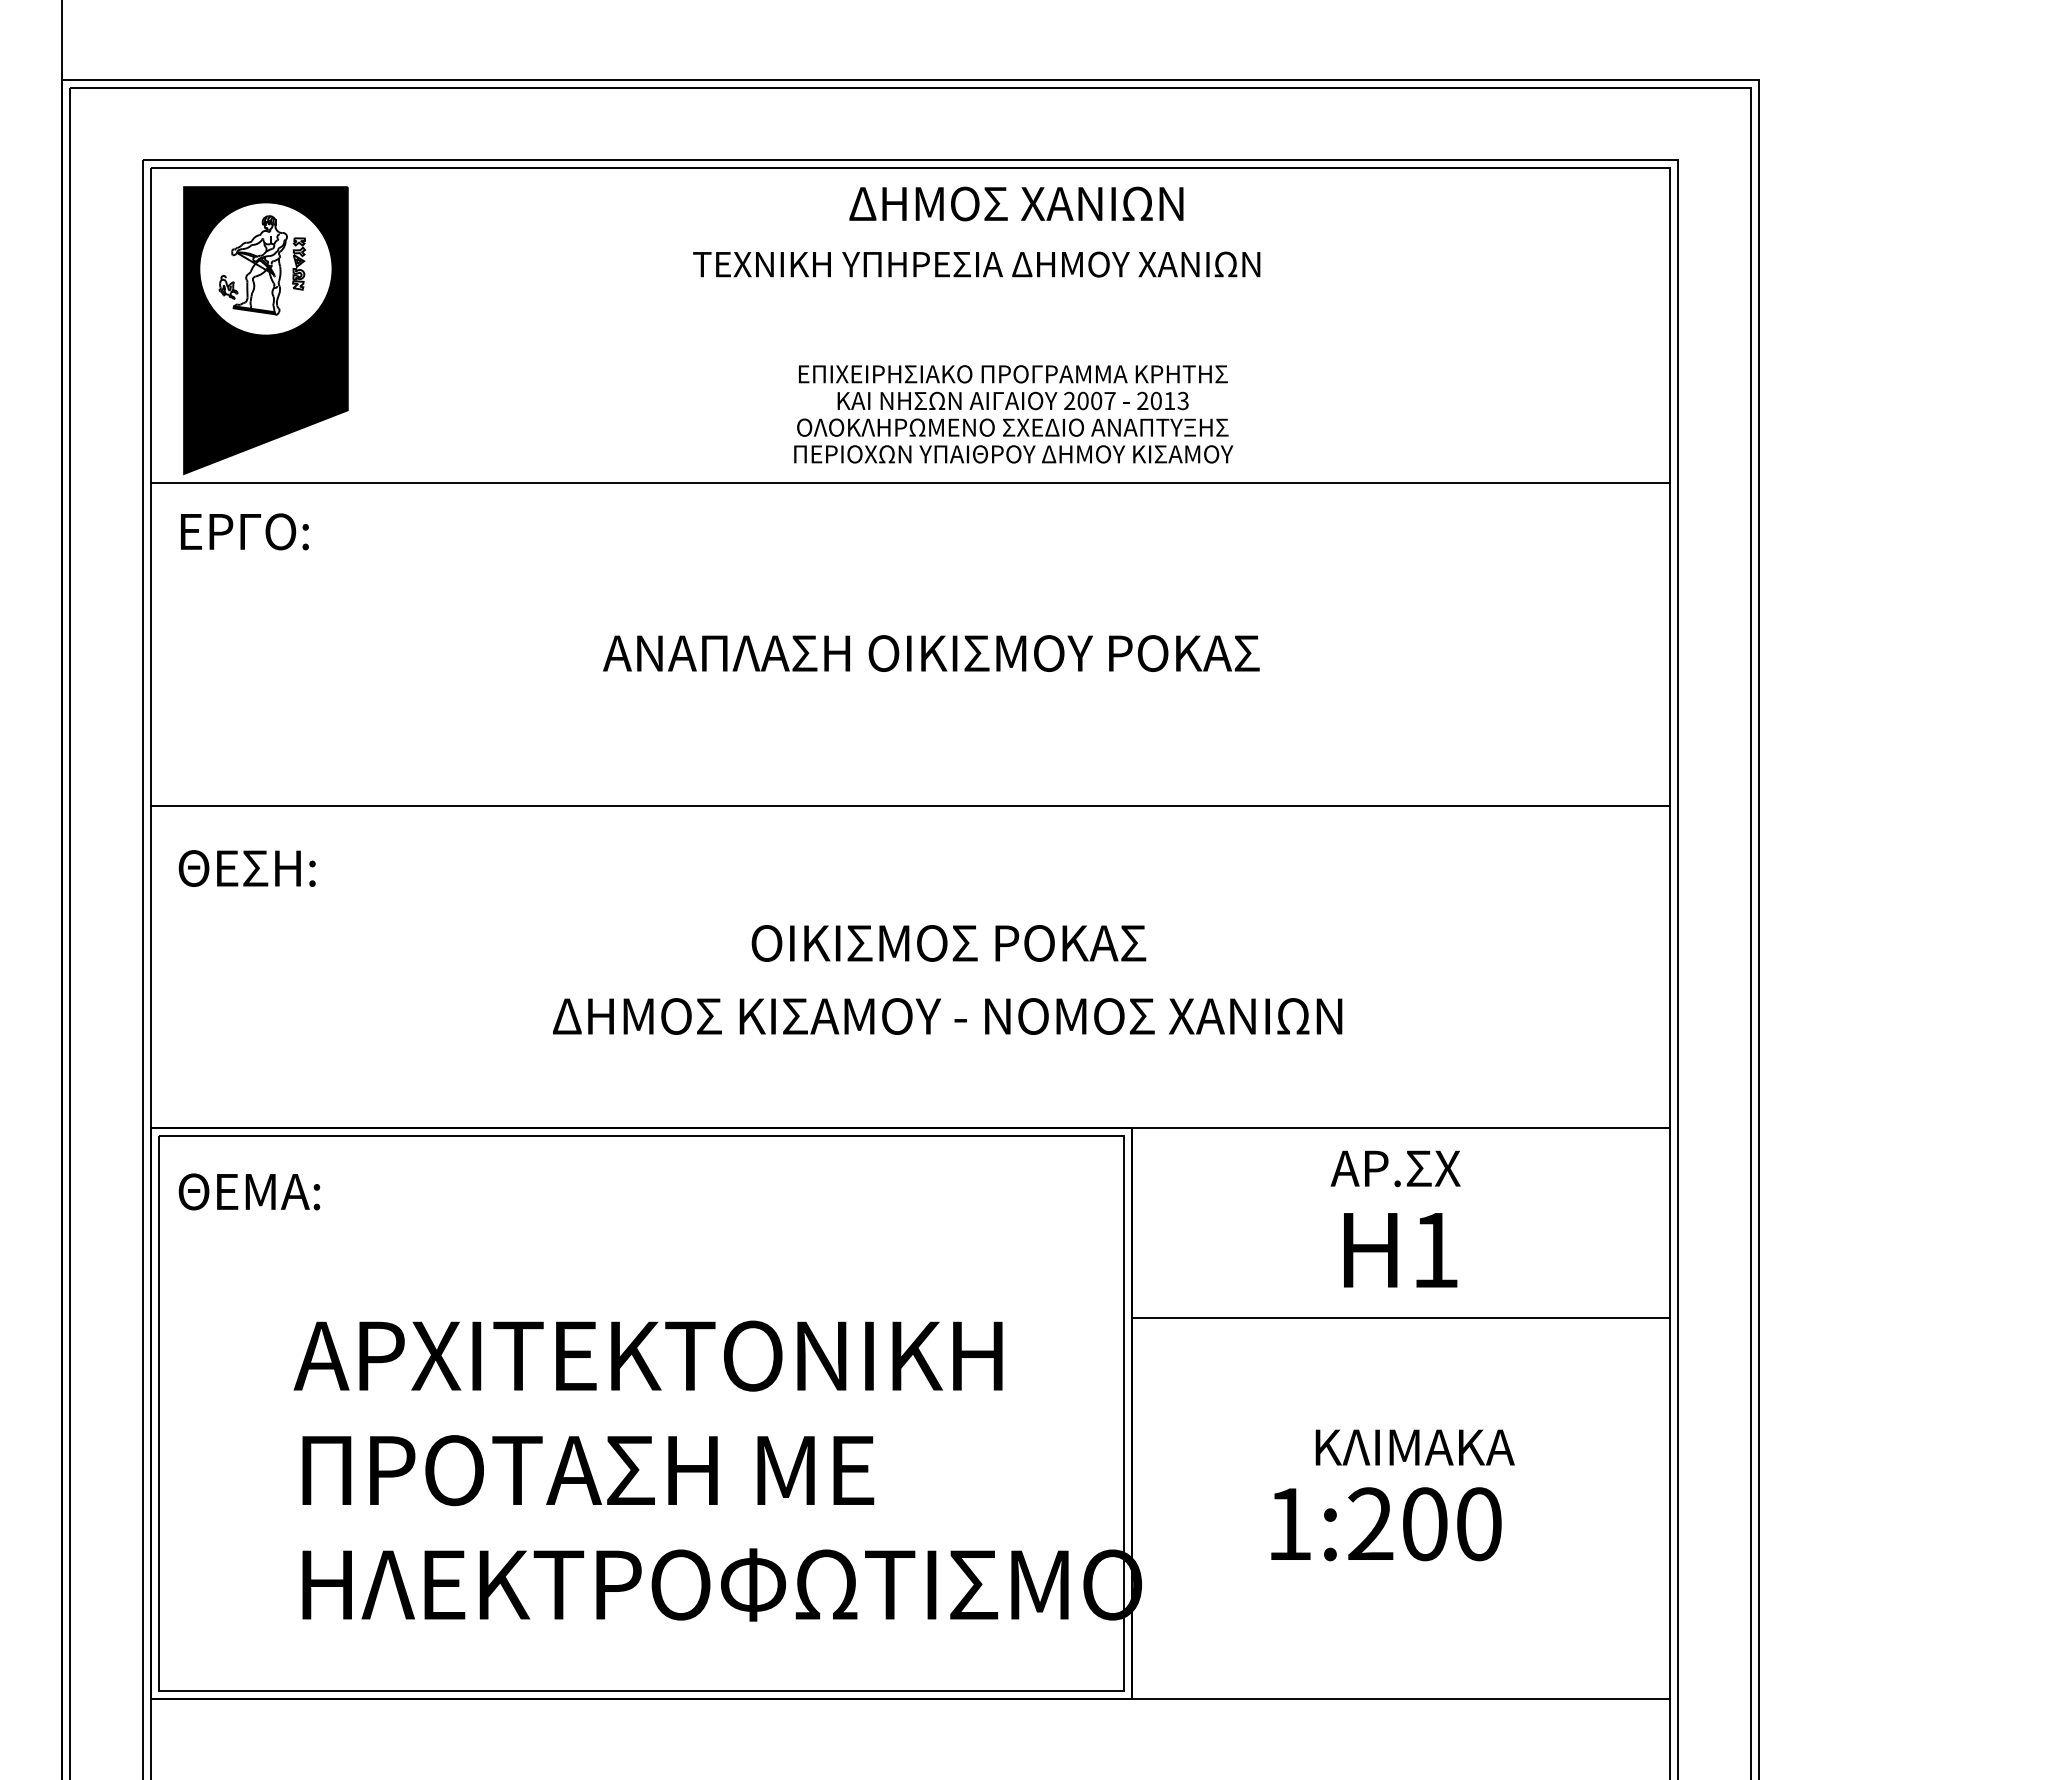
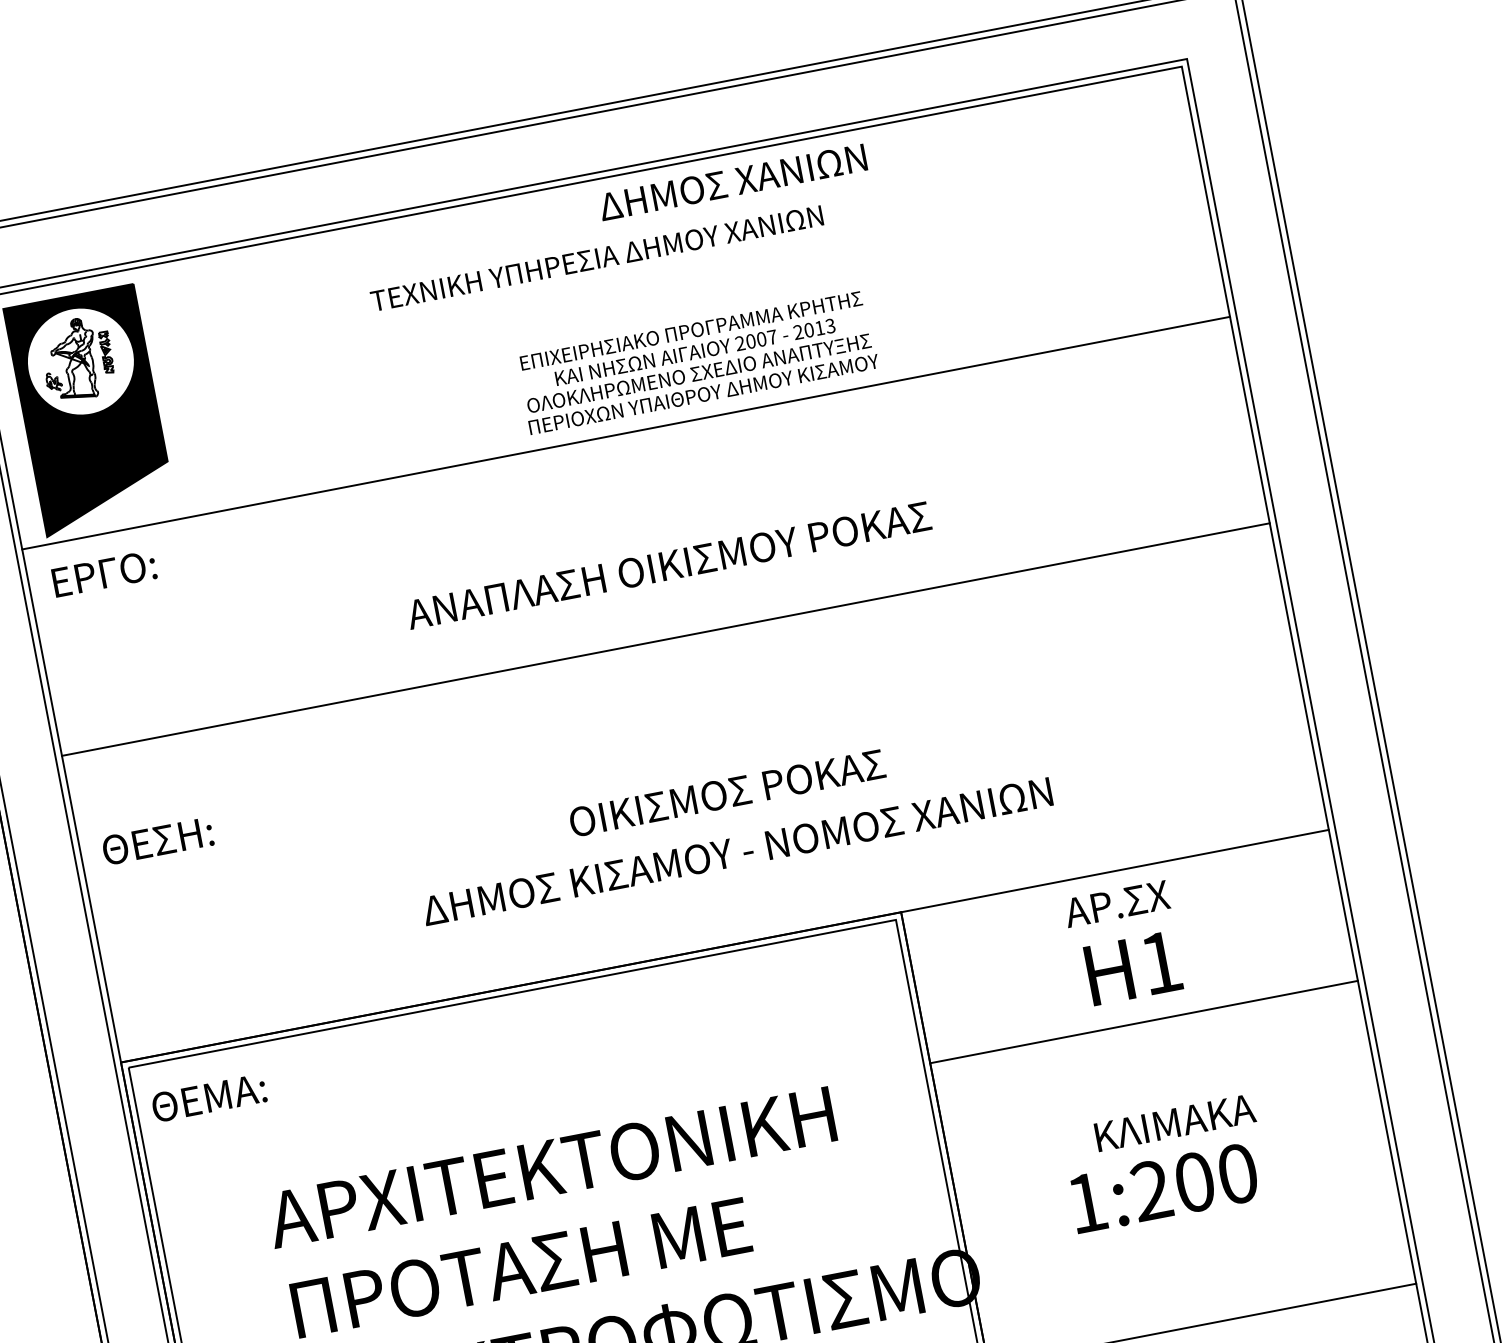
text: (1016, 203) -> (732, 182), moved
text: (976, 264) -> (596, 258), moved
line: (909, 805) -> (665, 639), moved

